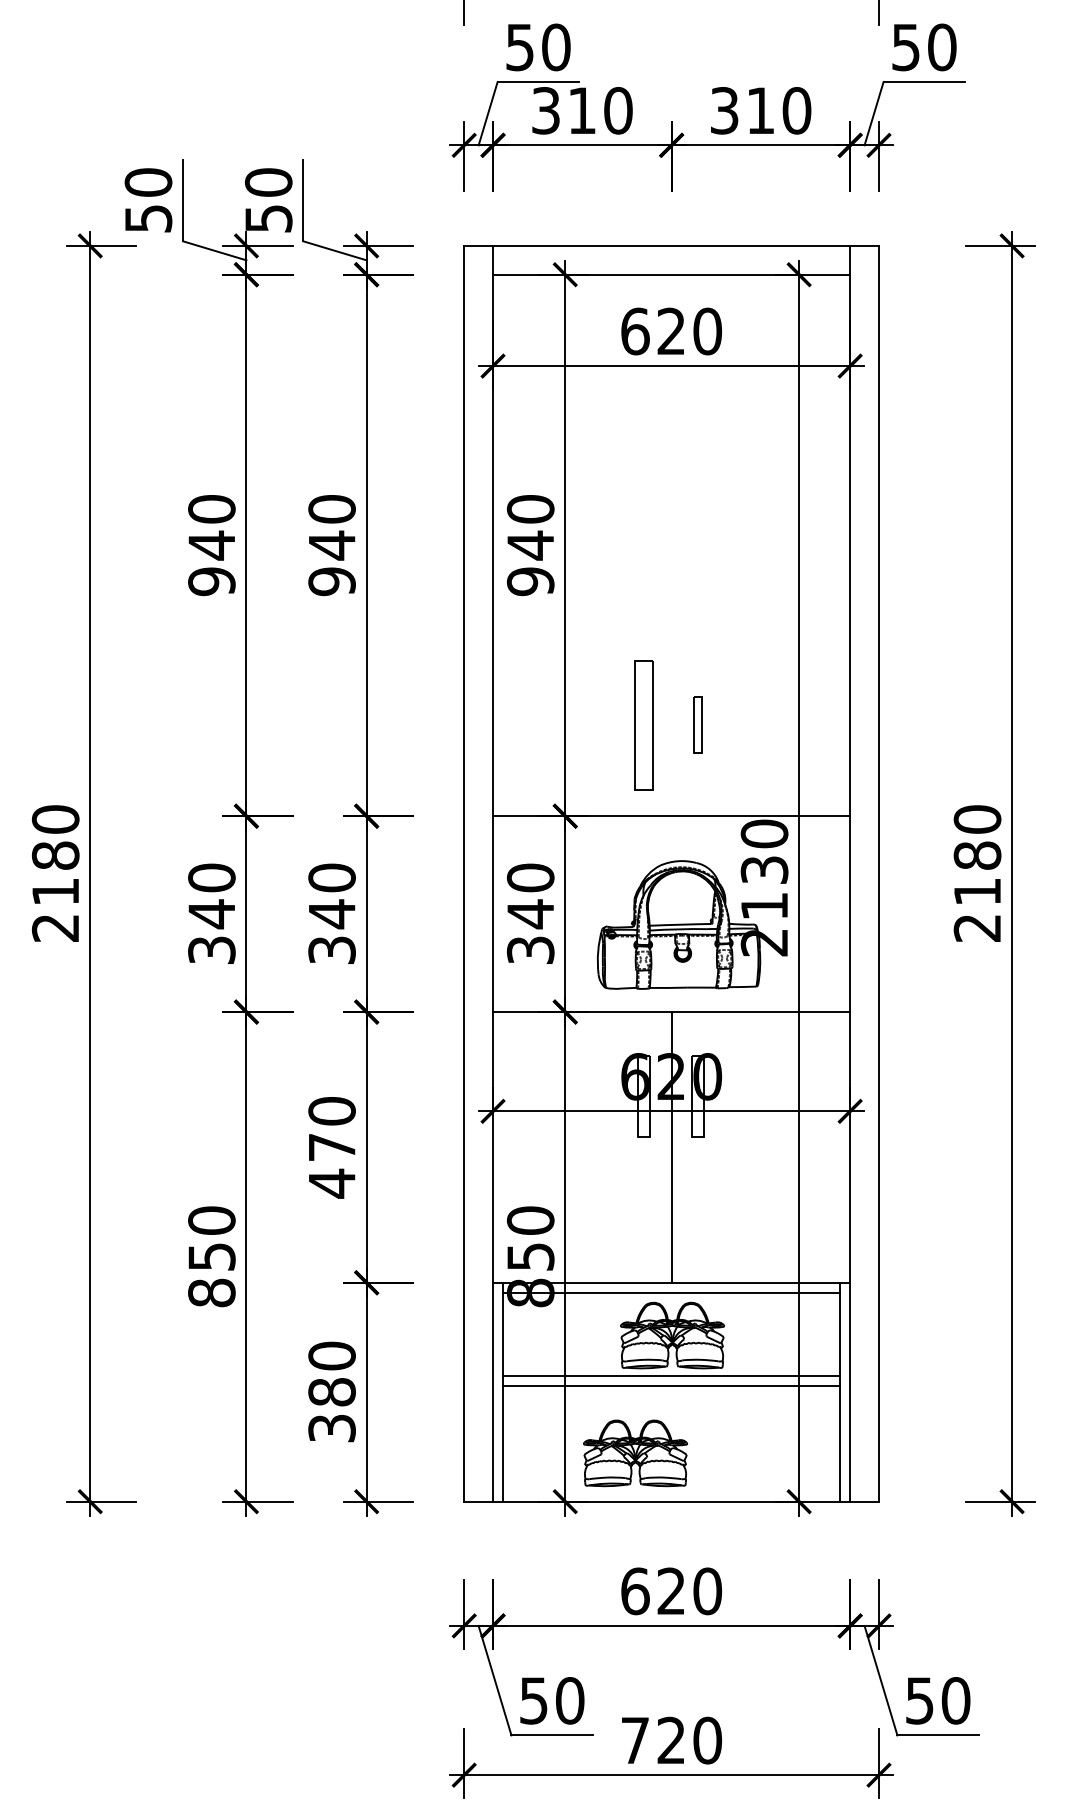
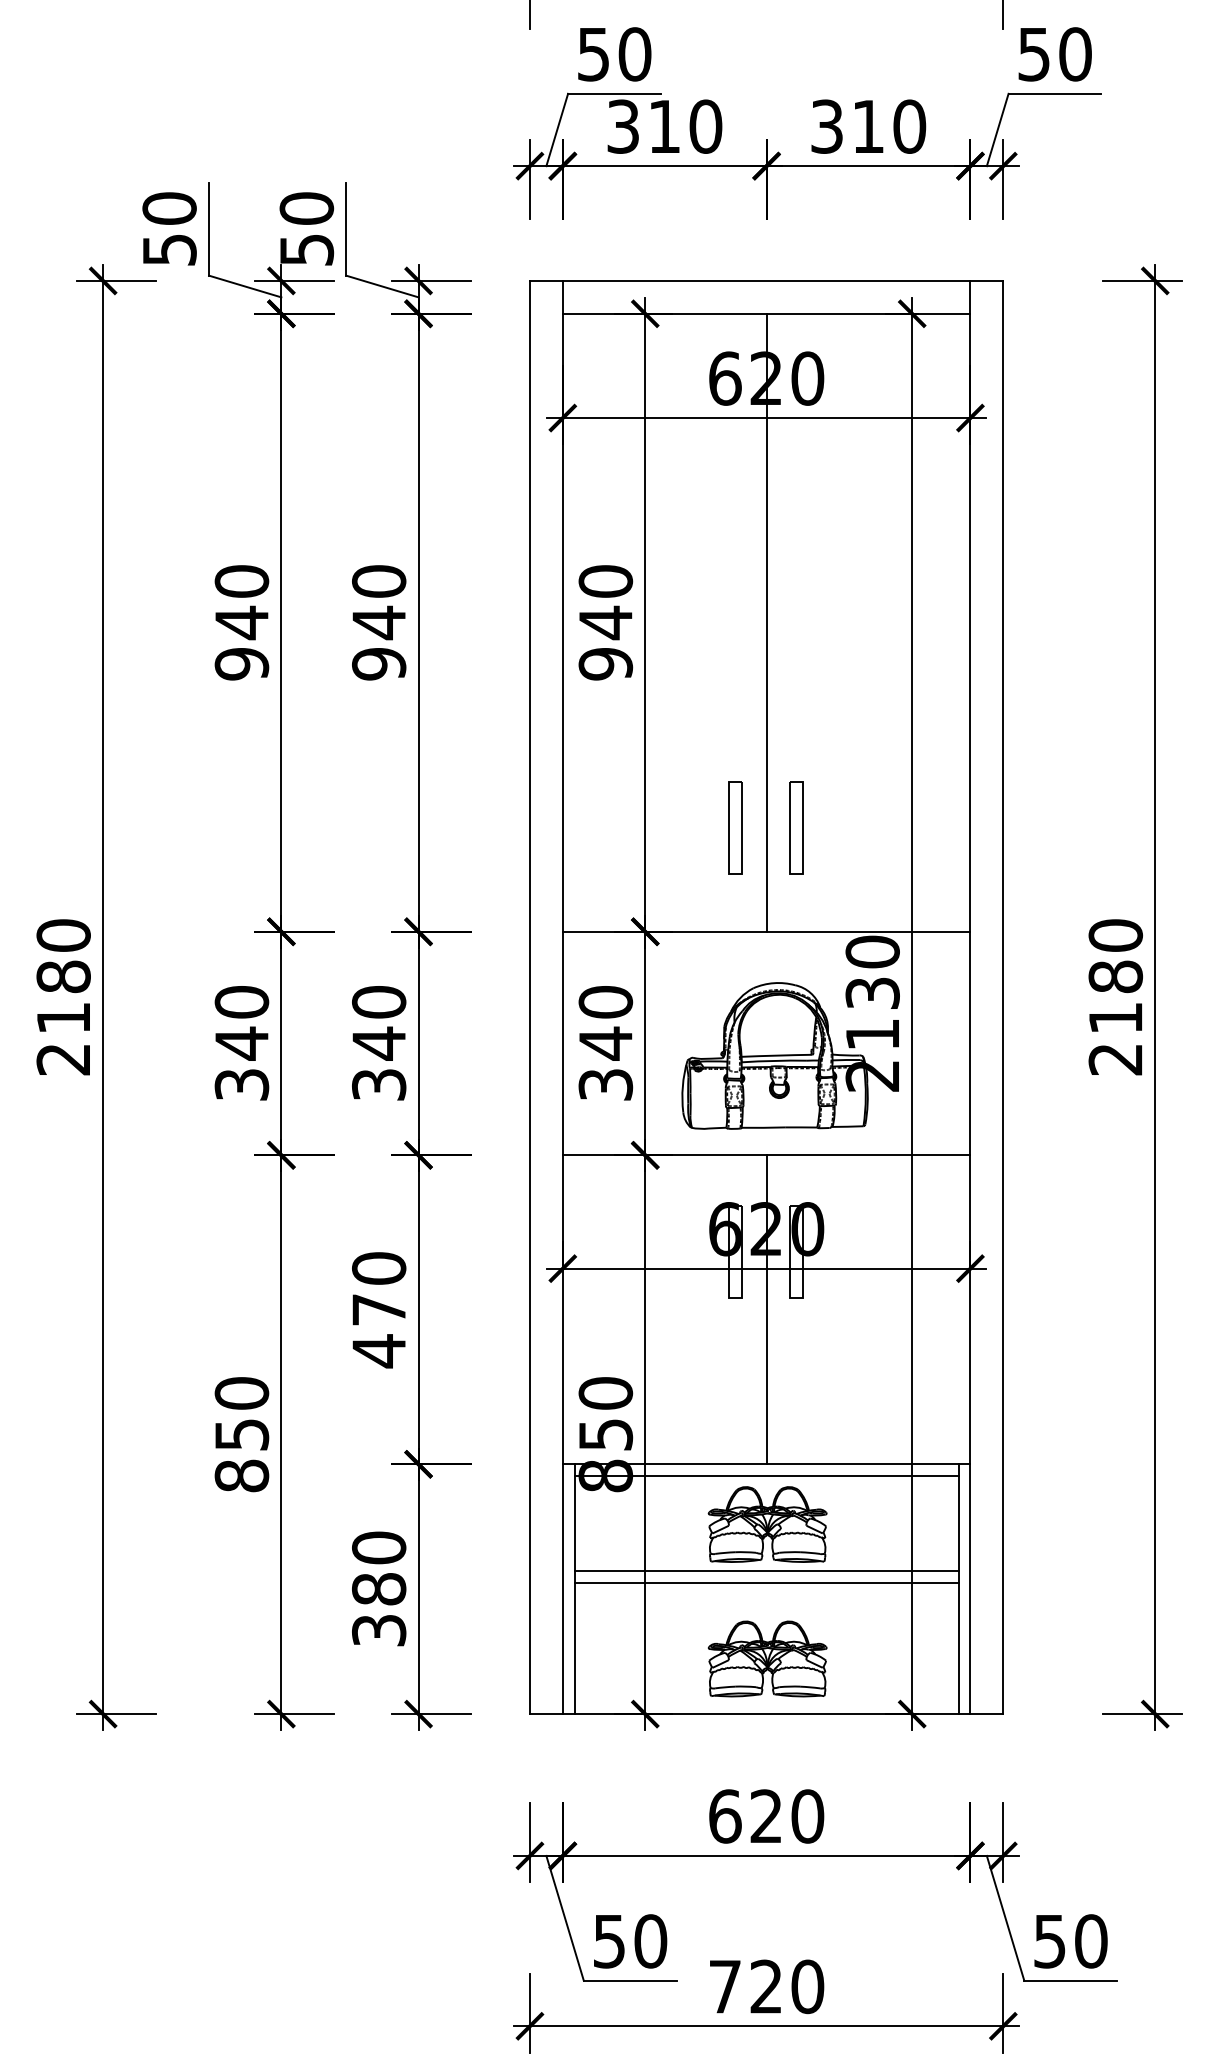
line: (671, 545) -> (766, 622), added
part: (643, 724) -> (734, 827), size x0.62
part: (697, 724) -> (796, 827), size x1.43
part: (635, 1453) -> (767, 1659), moved

